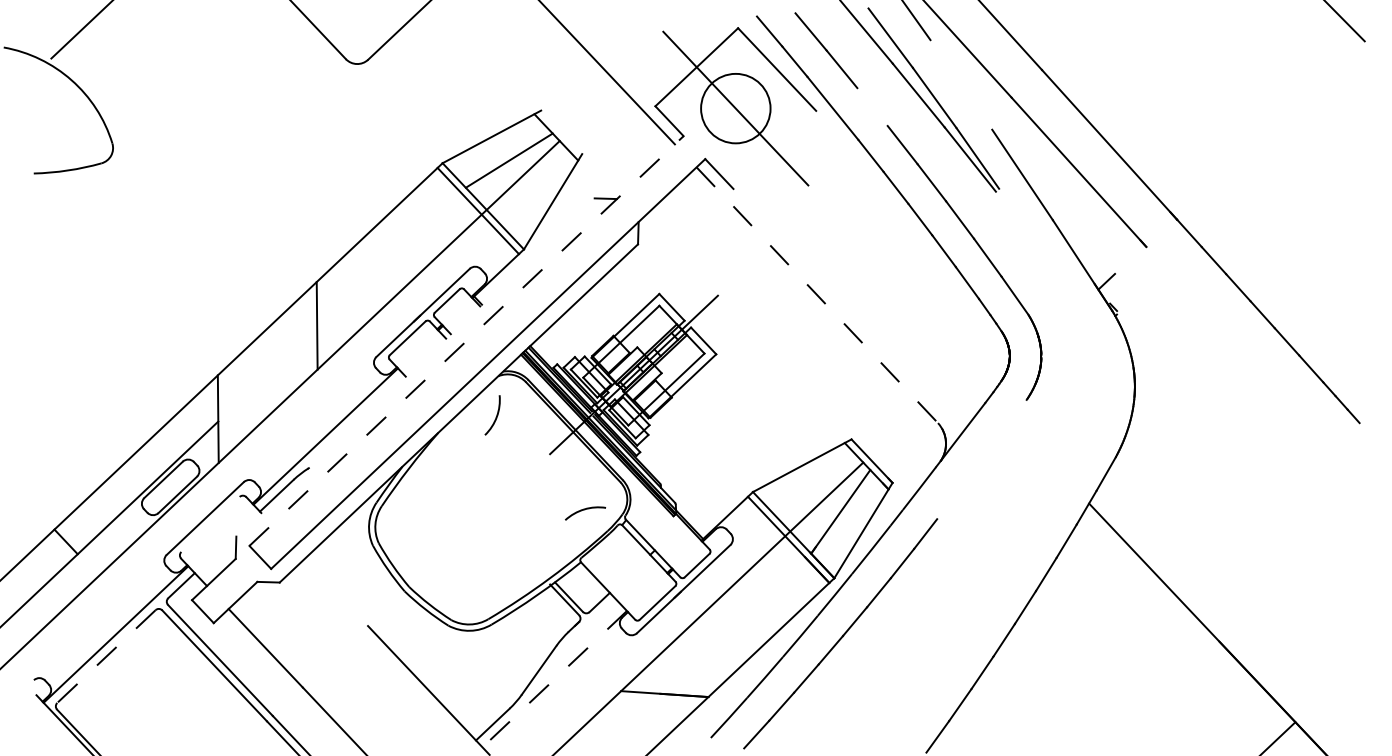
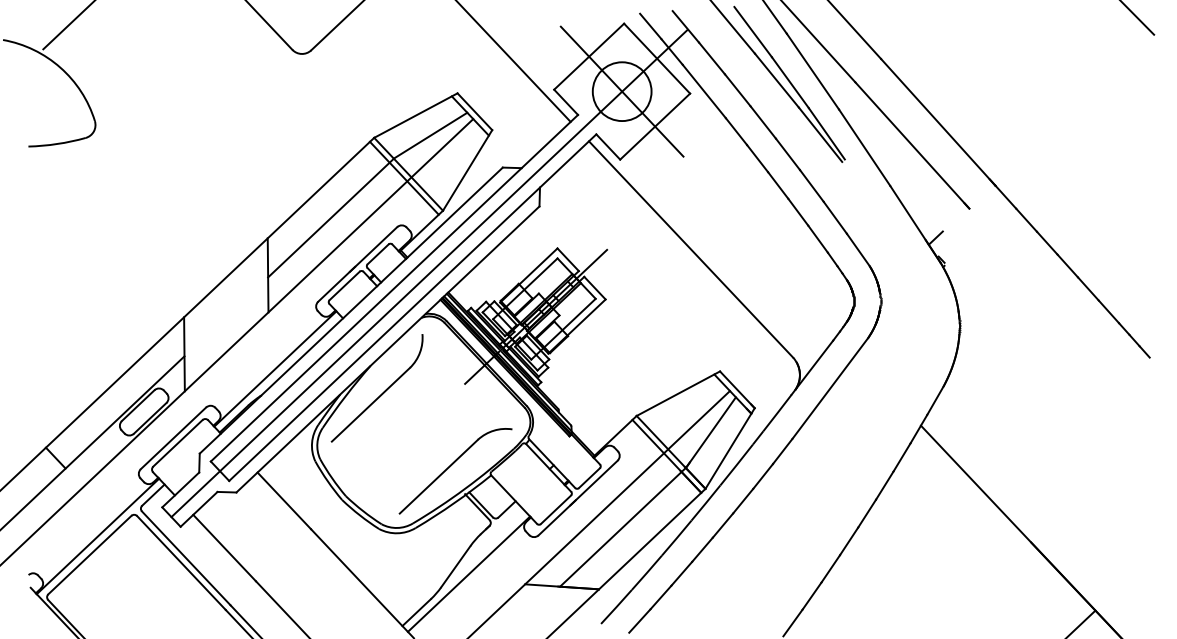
line: (960, 84) -> (812, 71), added
line: (872, 107) -> (737, 90), added
line: (561, 132) -> (474, 111), added
line: (775, 149) -> (655, 126), added
line: (390, 257) -> (330, 217), added
line: (817, 295) -> (691, 249), dashed -> solid
line: (507, 323) -> (429, 273), added
line: (466, 340) -> (394, 287), dashed -> solid
line: (414, 367) -> (350, 310), added
line: (982, 459) -> (830, 388), added
line: (438, 478) -> (370, 404), added
line: (210, 524) -> (177, 443), added
line: (518, 563) -> (438, 476), added
line: (336, 592) -> (284, 500), added
line: (736, 622) -> (622, 526), added
line: (105, 657) -> (89, 555), dashed -> solid
line: (554, 679) -> (468, 574), dashed -> solid

